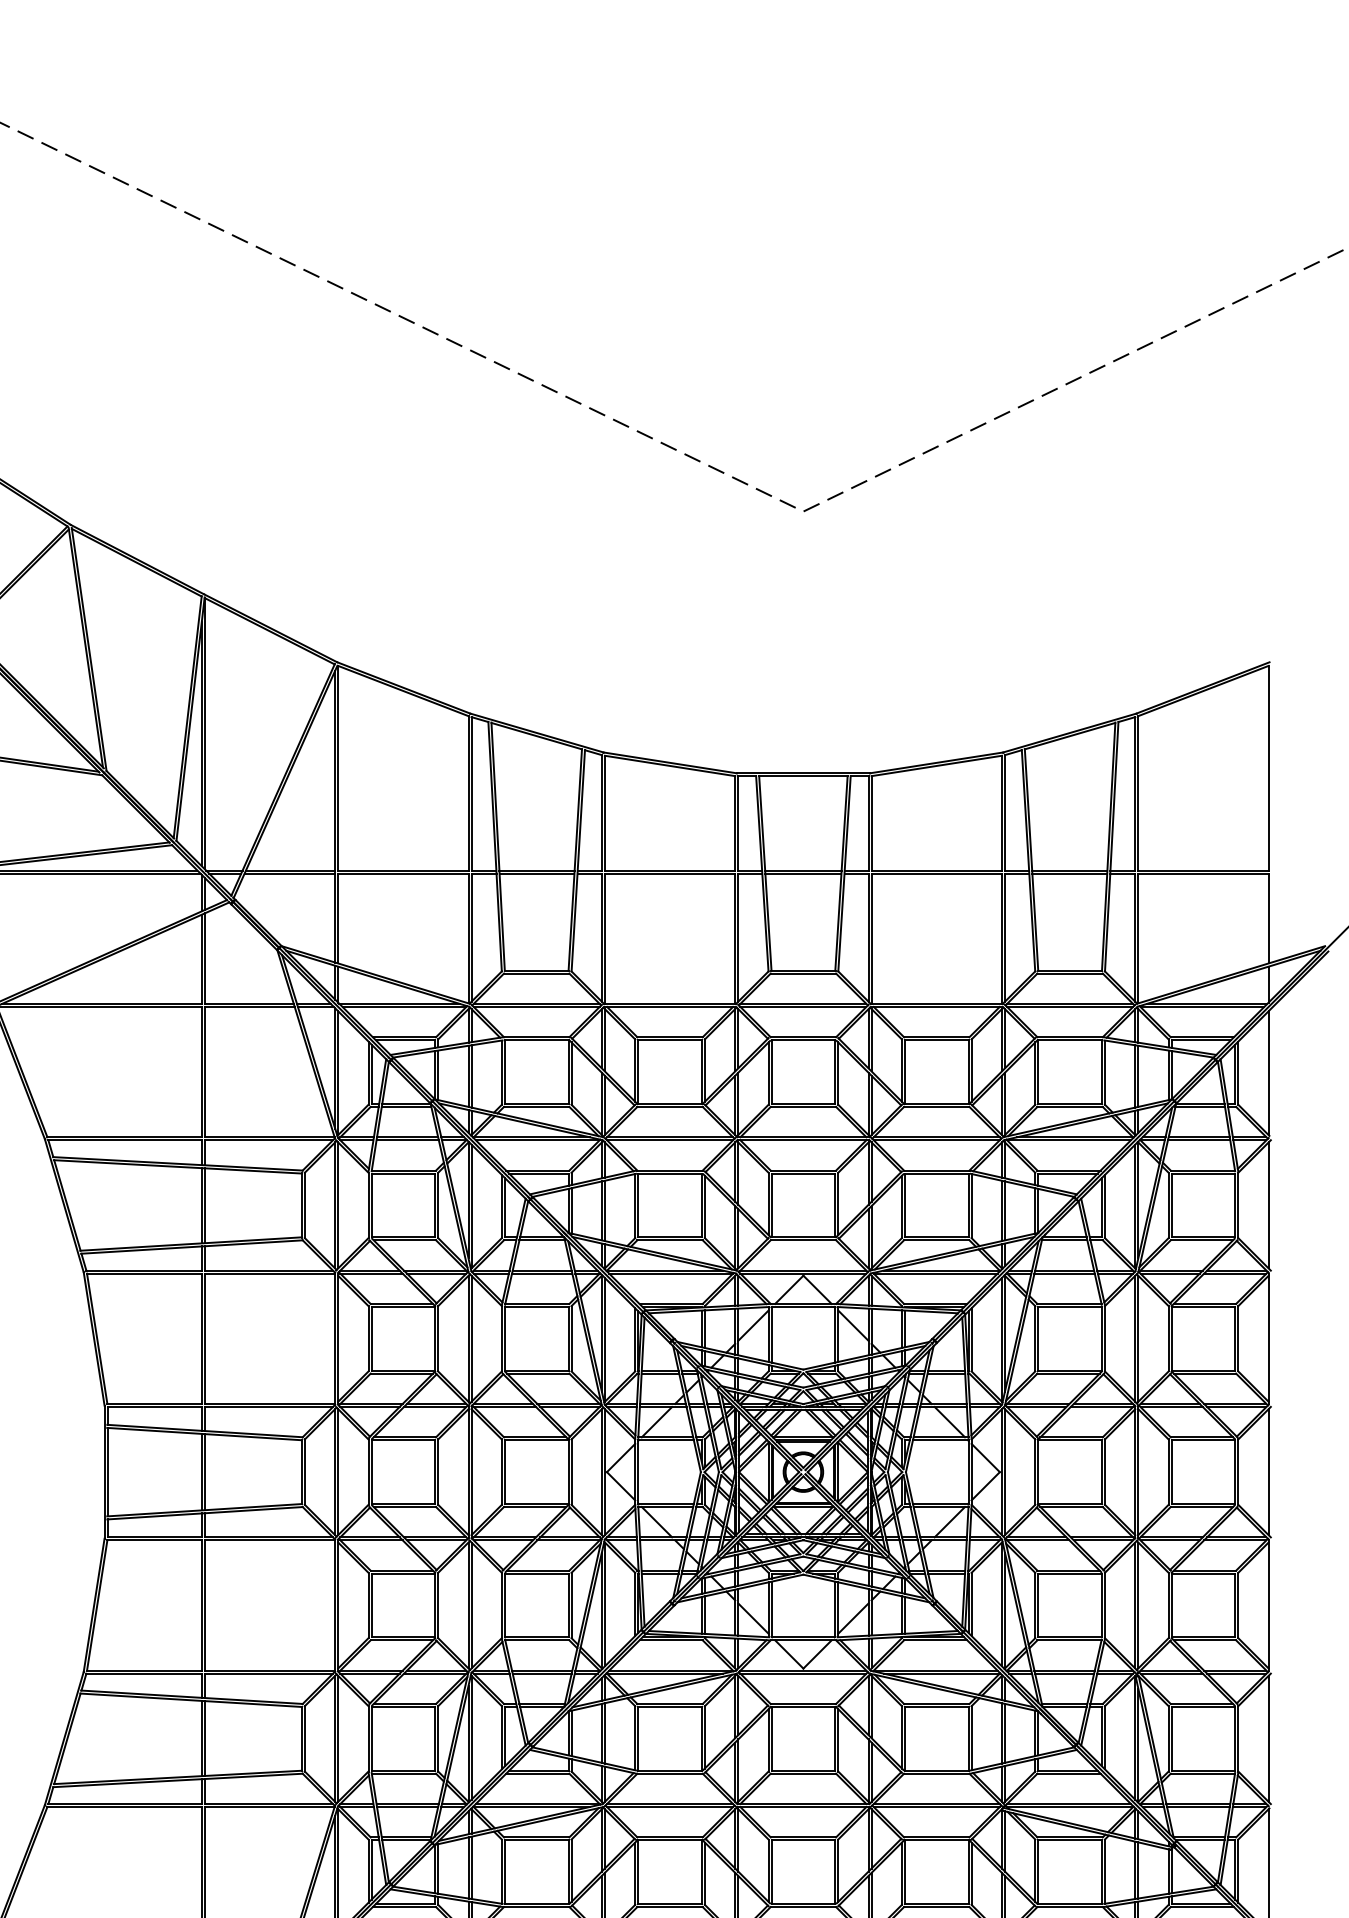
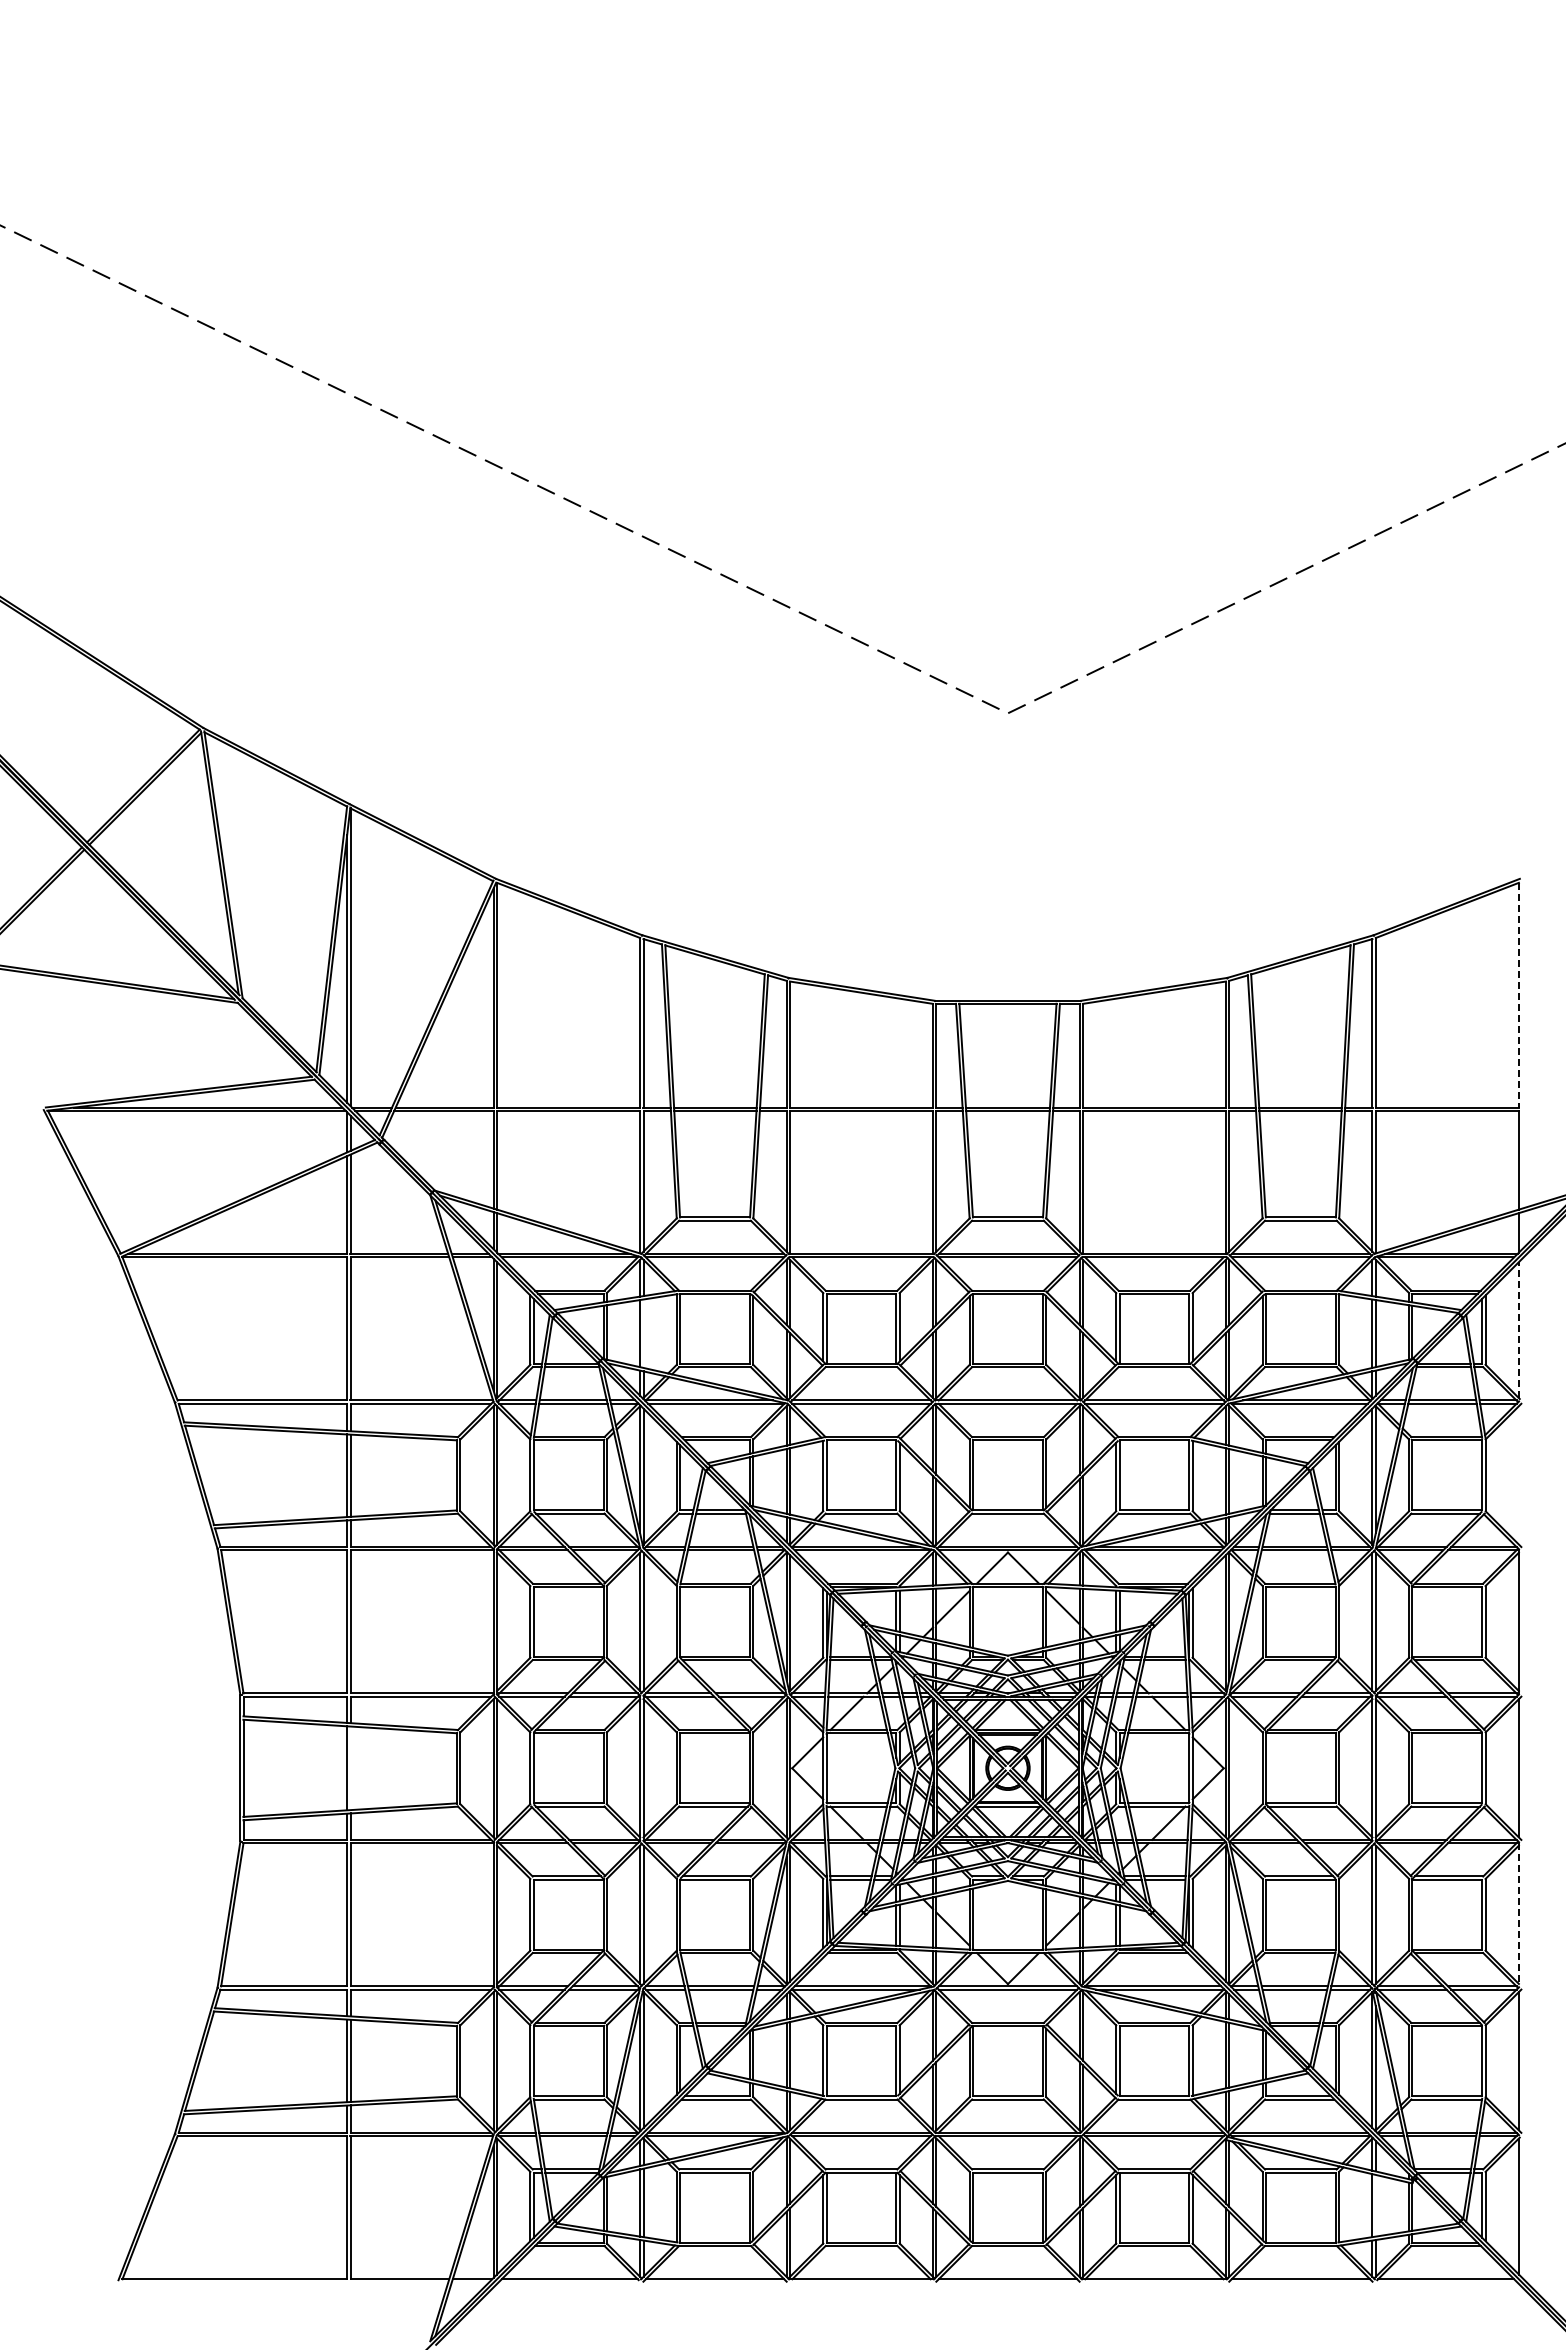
line: (1268, 768) -> (1518, 995), solid -> dashed
line: (1268, 1073) -> (1518, 1330), solid -> dashed
line: (471, 1076) -> (643, 1333), removed
line: (1268, 1205) -> (1518, 1475), removed
line: (204, 1472) -> (350, 1768), removed
line: (1268, 1605) -> (1518, 1914), solid -> dashed
line: (1138, 1870) -> (1375, 2205), removed

